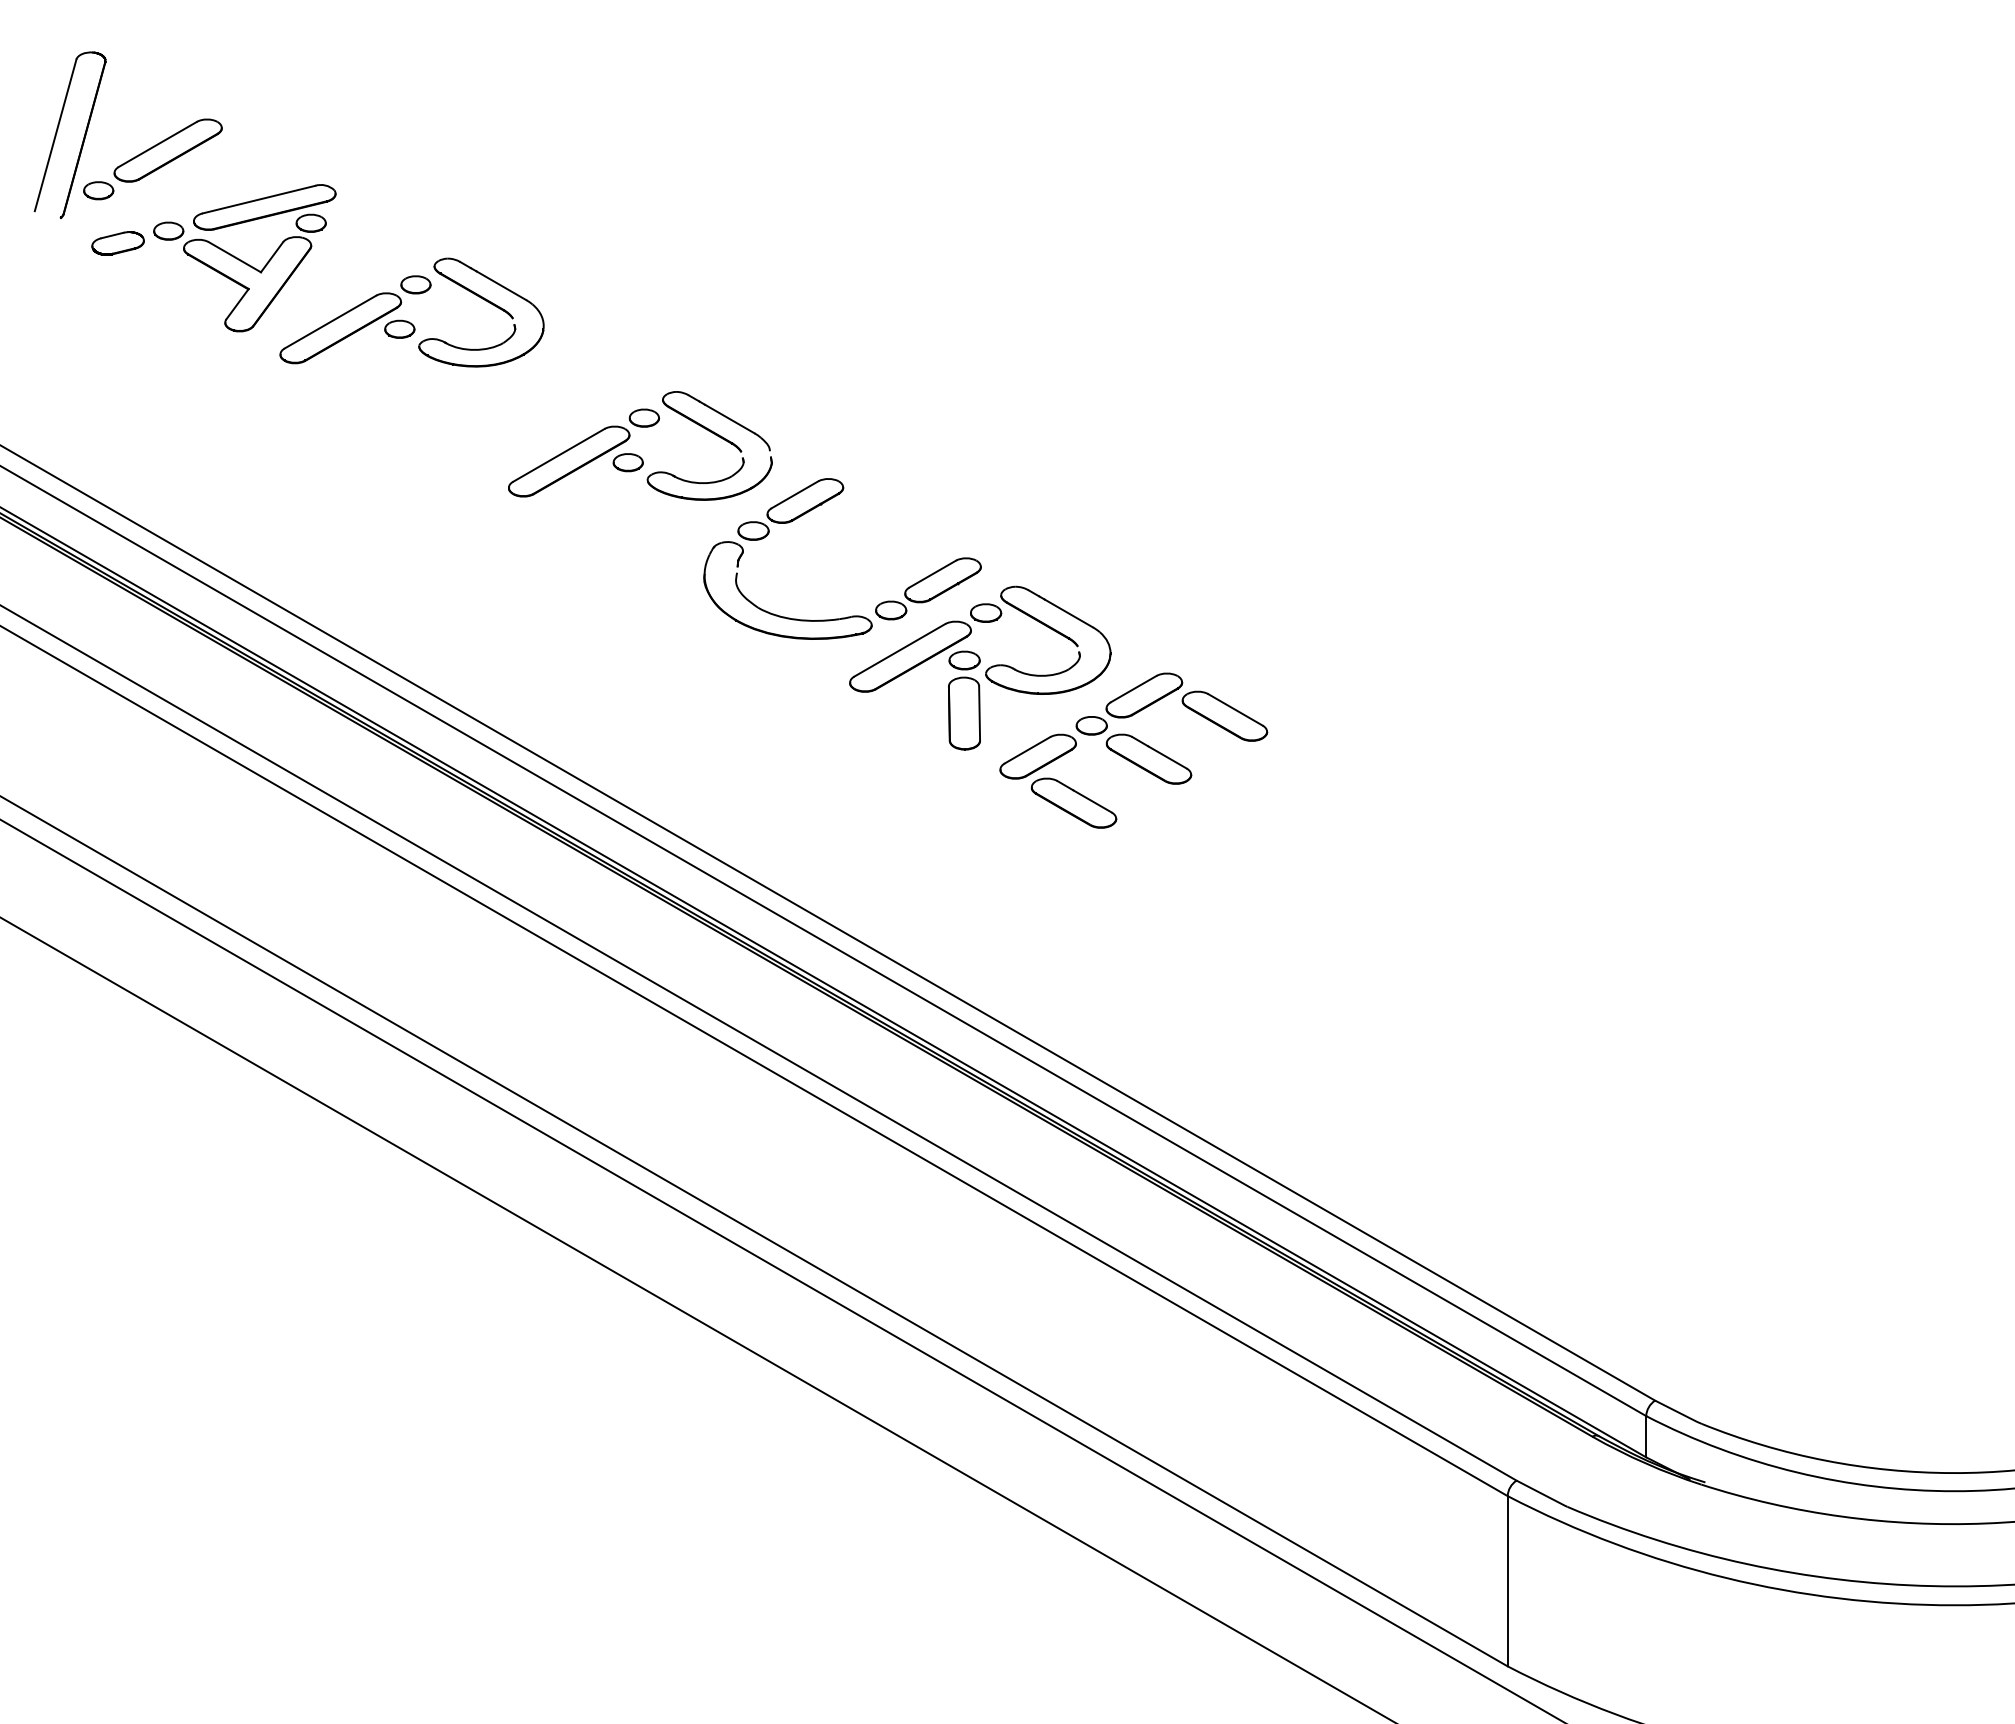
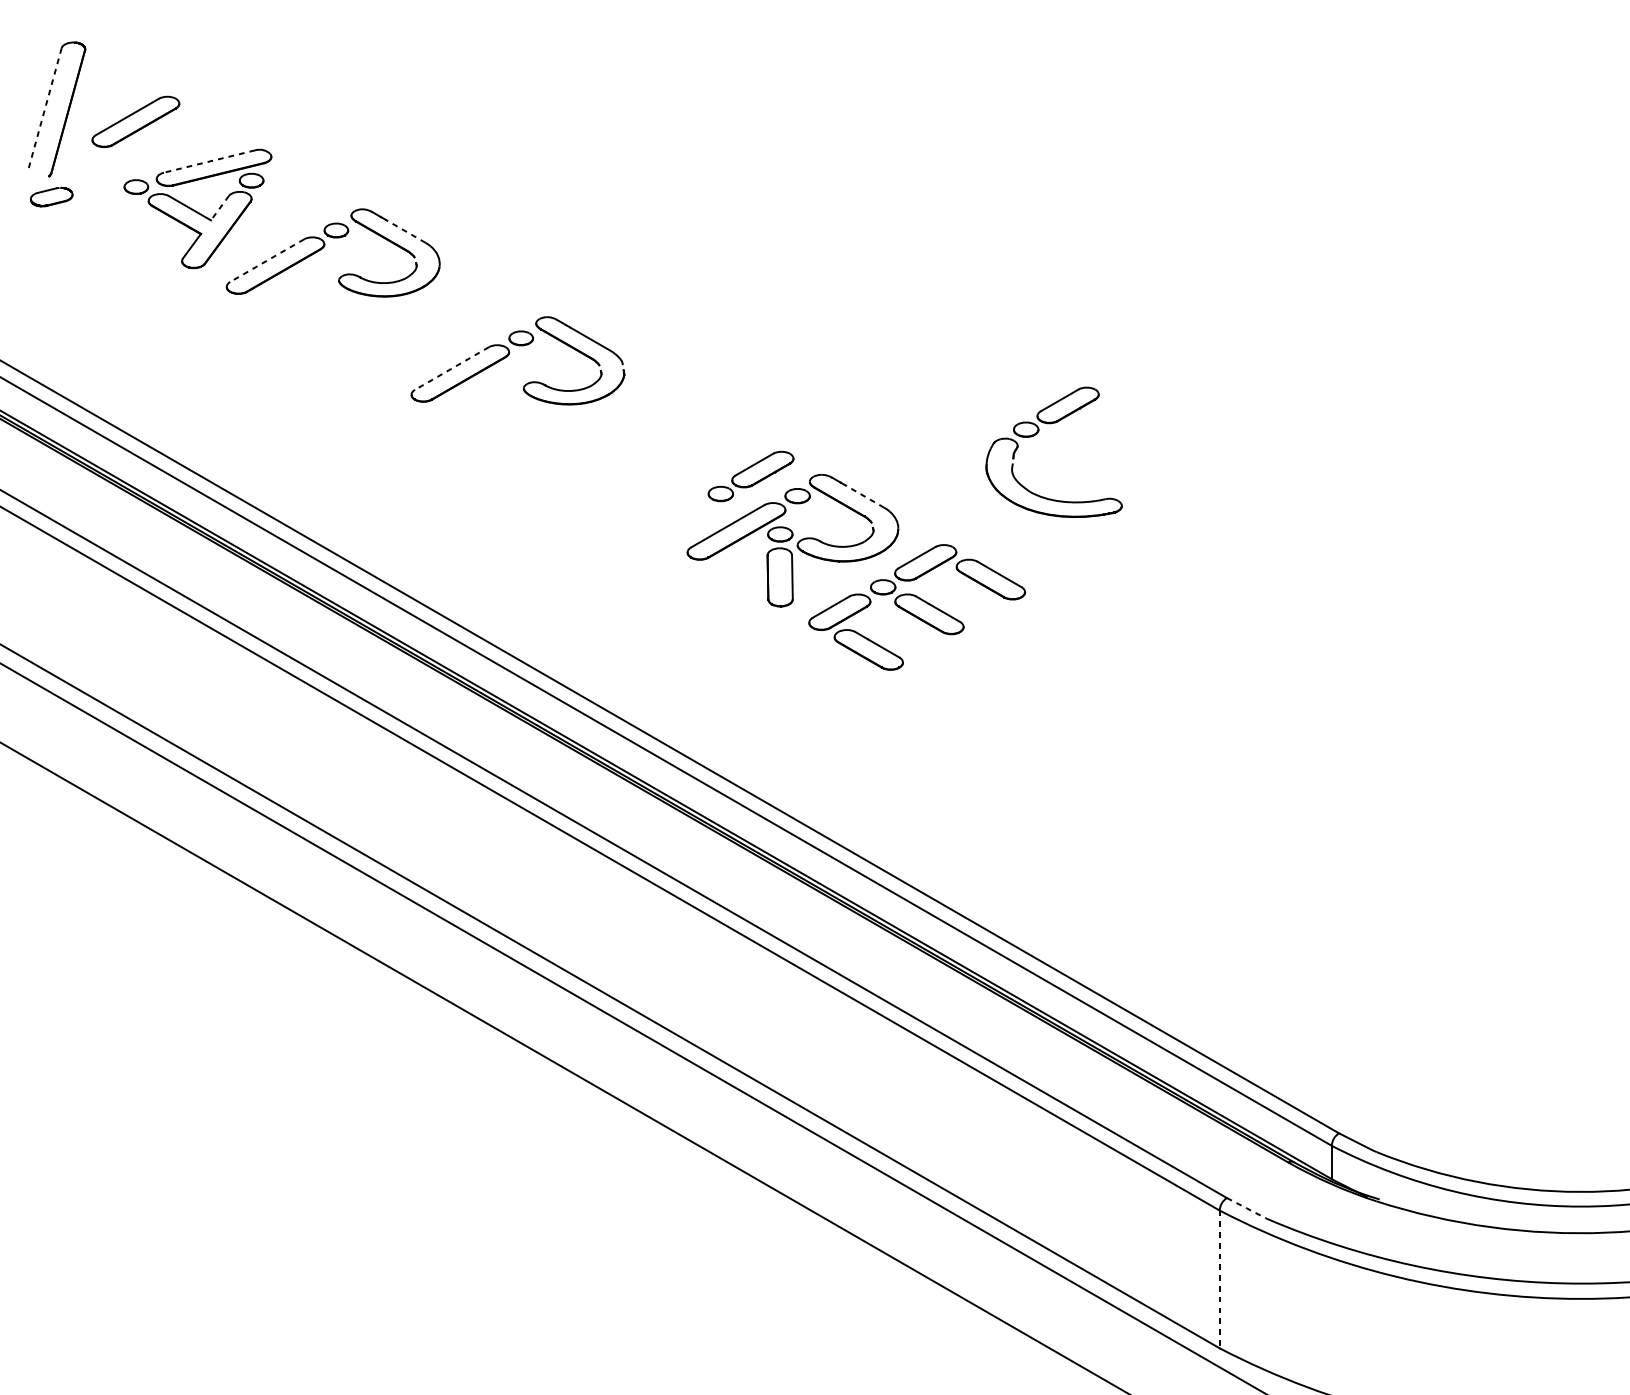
line: (55, 135) -> (44, 109), solid -> dashed
part: (98, 190) -> (79, 154), removed
line: (259, 199) -> (209, 161), solid -> dashed
part: (117, 243) -> (51, 197), moved
line: (272, 257) -> (220, 208), solid -> dashed
line: (501, 285) -> (405, 231), solid -> dashed
line: (330, 322) -> (267, 260), solid -> dashed
part: (399, 328) -> (323, 265), removed
line: (558, 455) -> (451, 368), solid -> dashed
part: (627, 462) -> (507, 374), removed
part: (766, 536) -> (1036, 434), moved
line: (1068, 613) -> (864, 496), solid -> dashed
line: (1542, 1494) -> (1247, 1209), solid -> dashed
line: (1507, 1581) -> (1219, 1279), solid -> dashed

